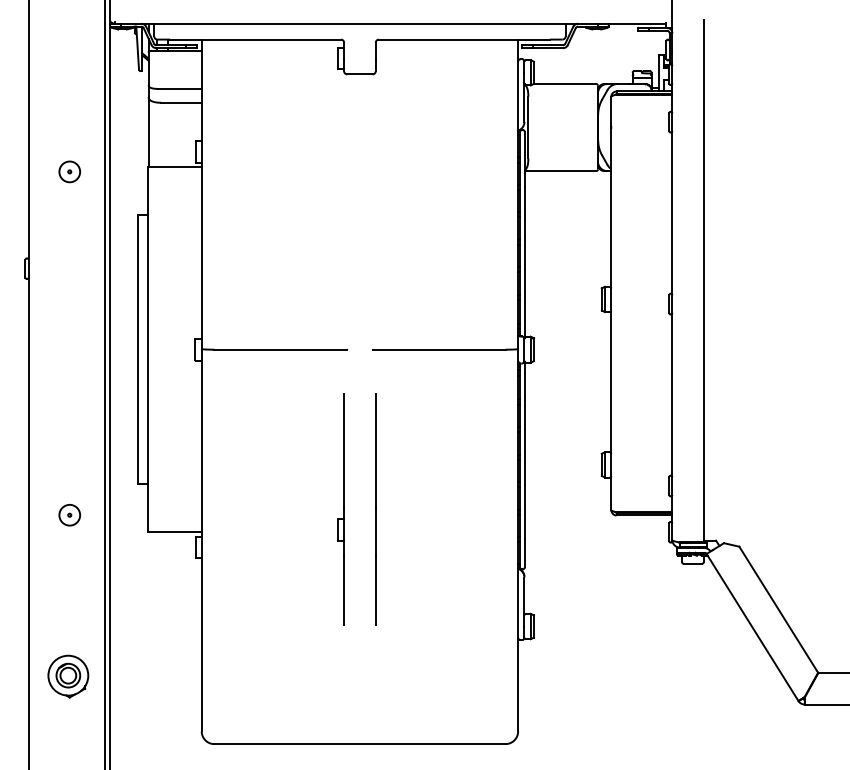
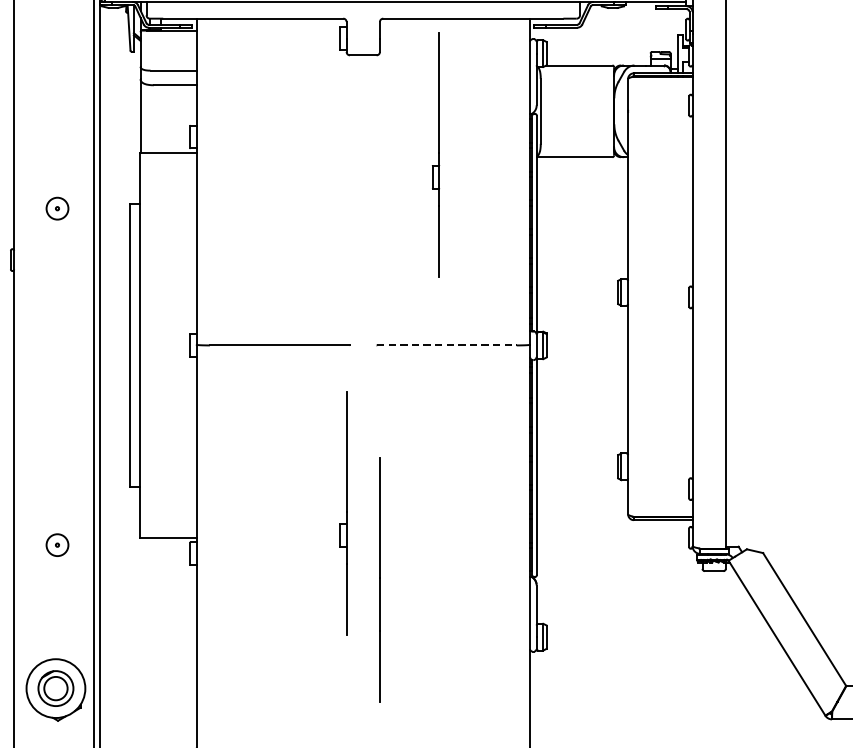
part: (428, 169) -> (435, 155), added
part: (69, 171) -> (57, 208), moved
line: (439, 349) -> (447, 345), solid -> dashed
line: (375, 509) -> (379, 580), moved
part: (69, 515) -> (57, 545), moved
part: (68, 676) -> (56, 689), size x1.4

